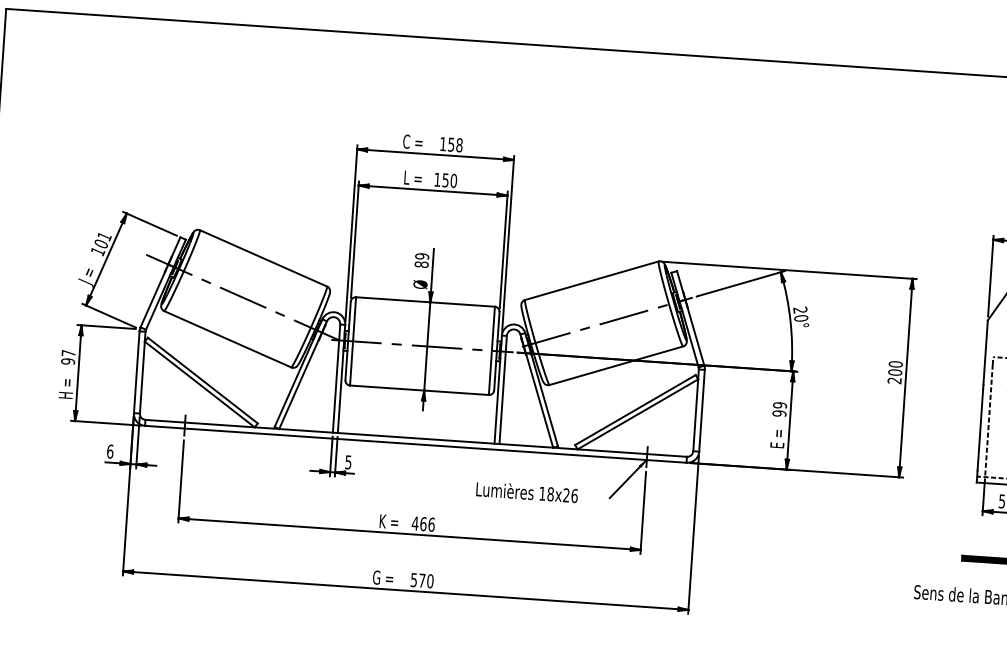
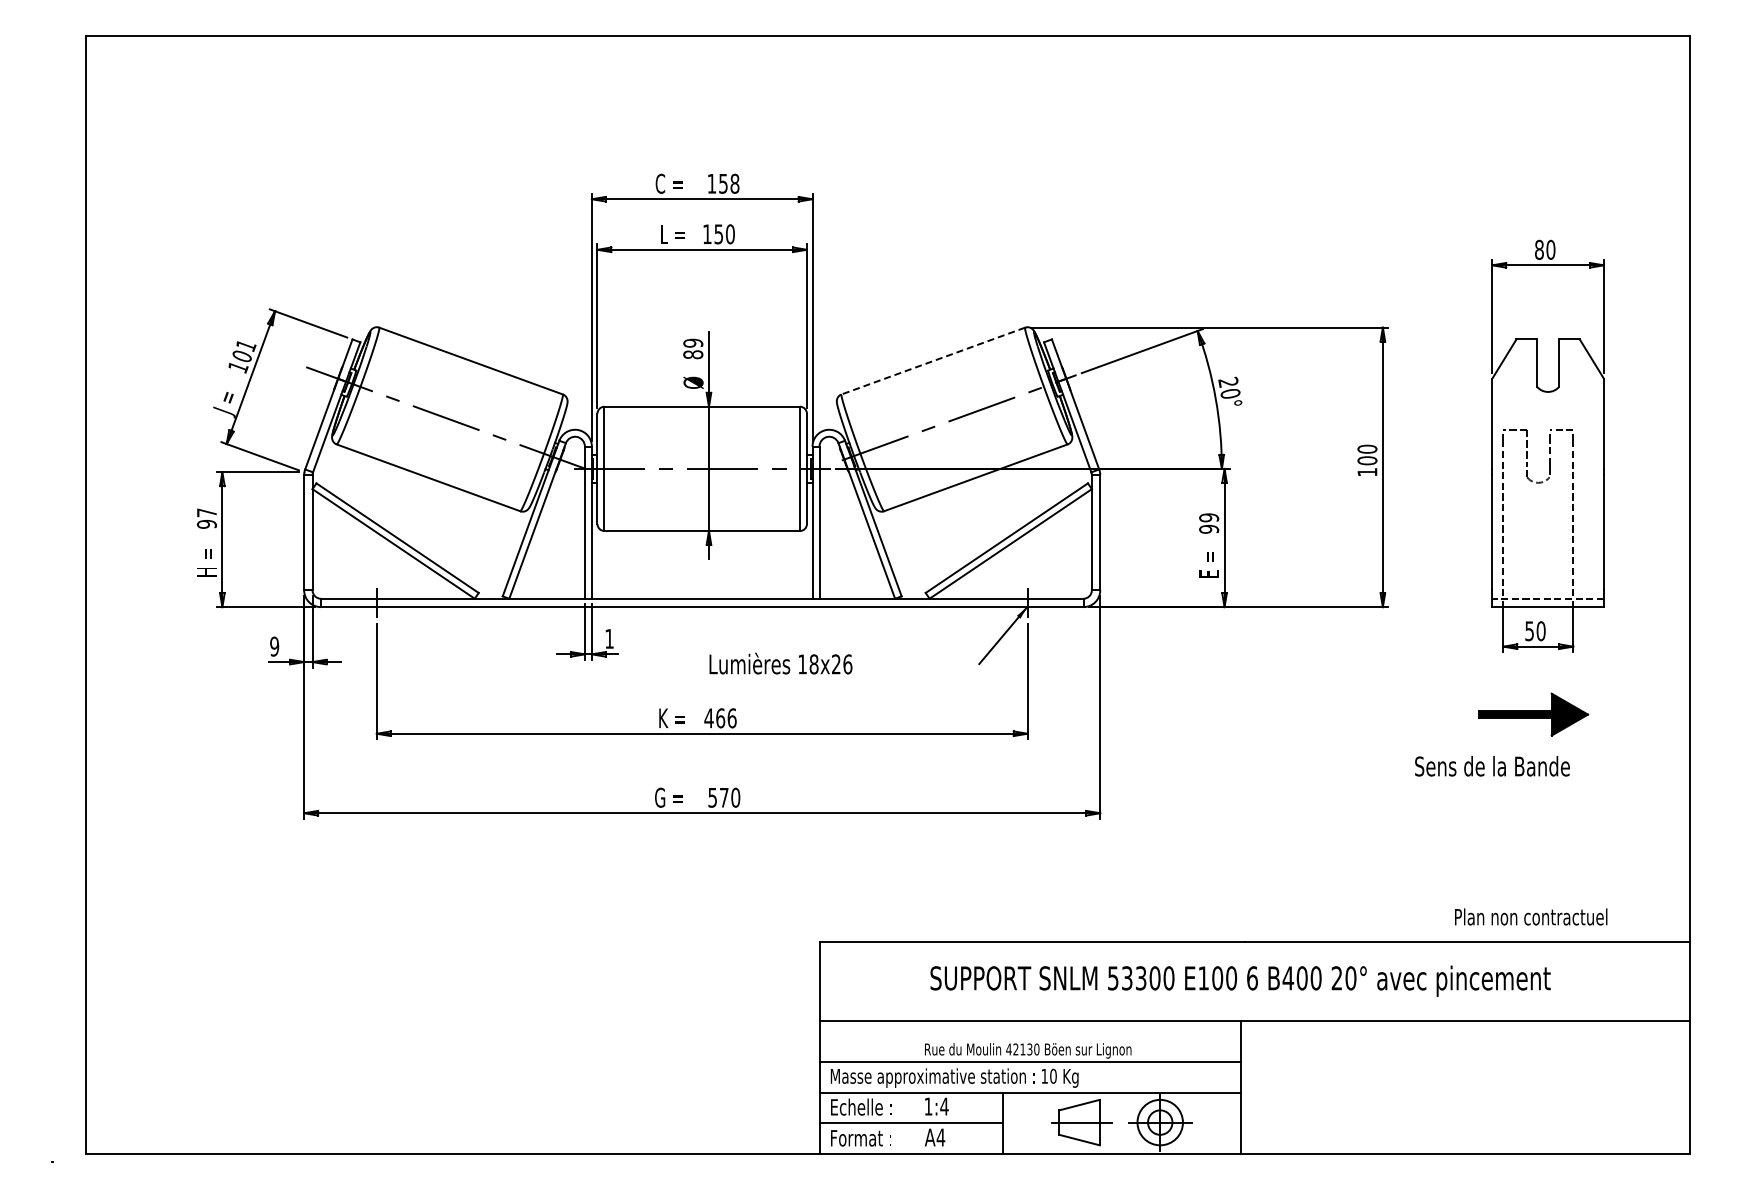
line: (591, 281) -> (933, 361), solid -> dashed
text: (894, 380) -> (1367, 472), 200 -> 100
text: (110, 451) -> (274, 646), 6 -> 9
text: (348, 462) -> (609, 638), 5 -> 1
text: (526, 492) -> (780, 663), moved

